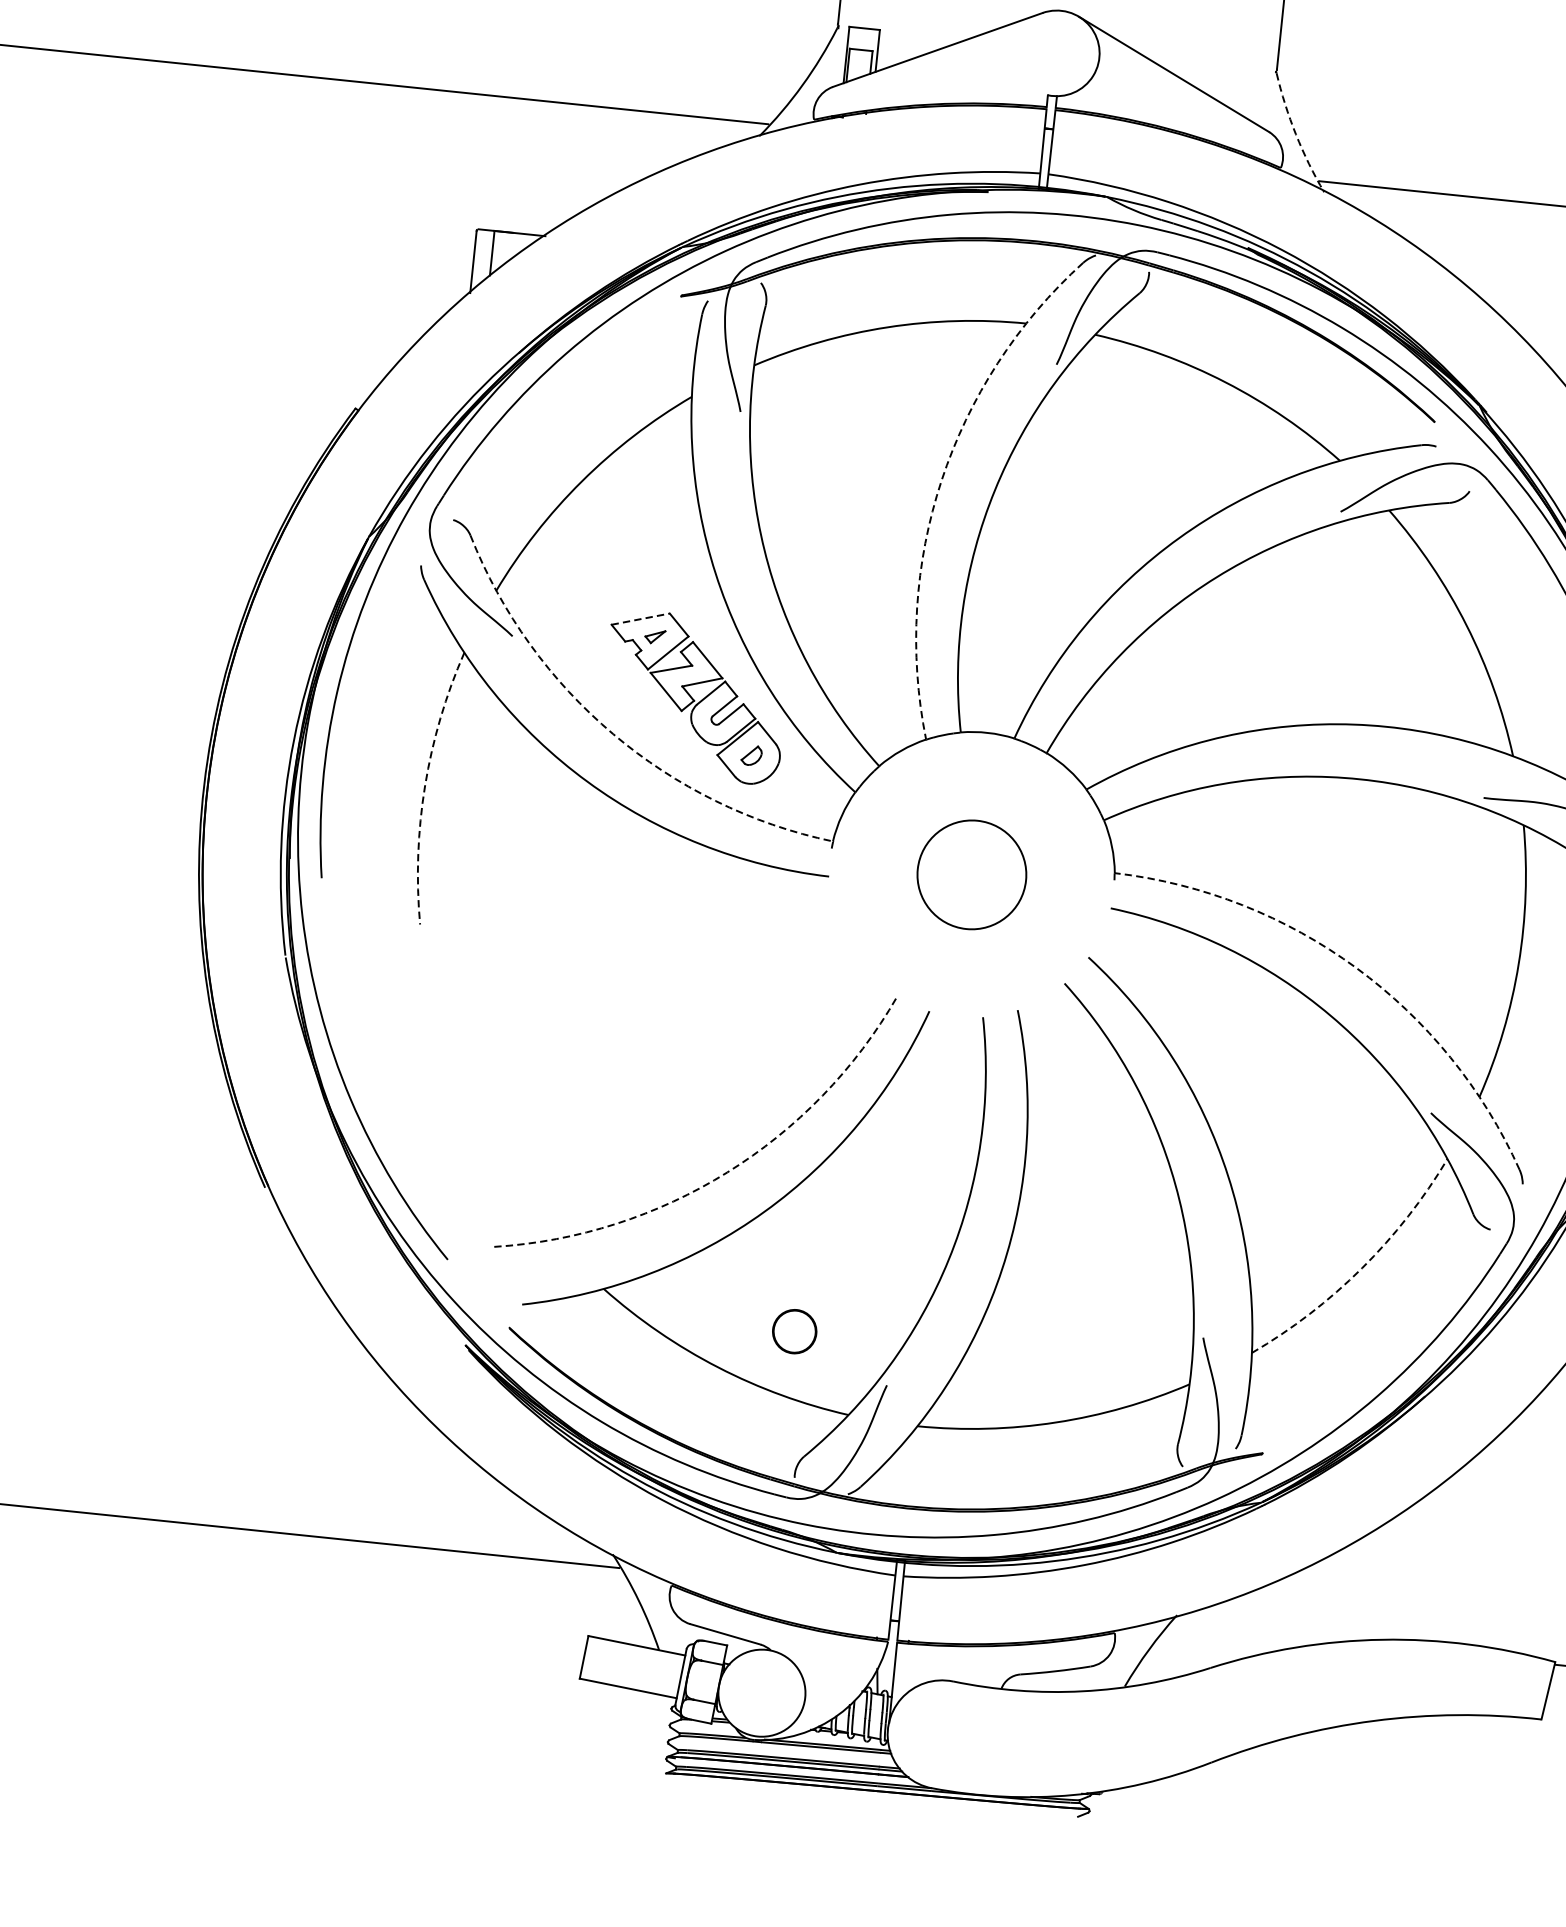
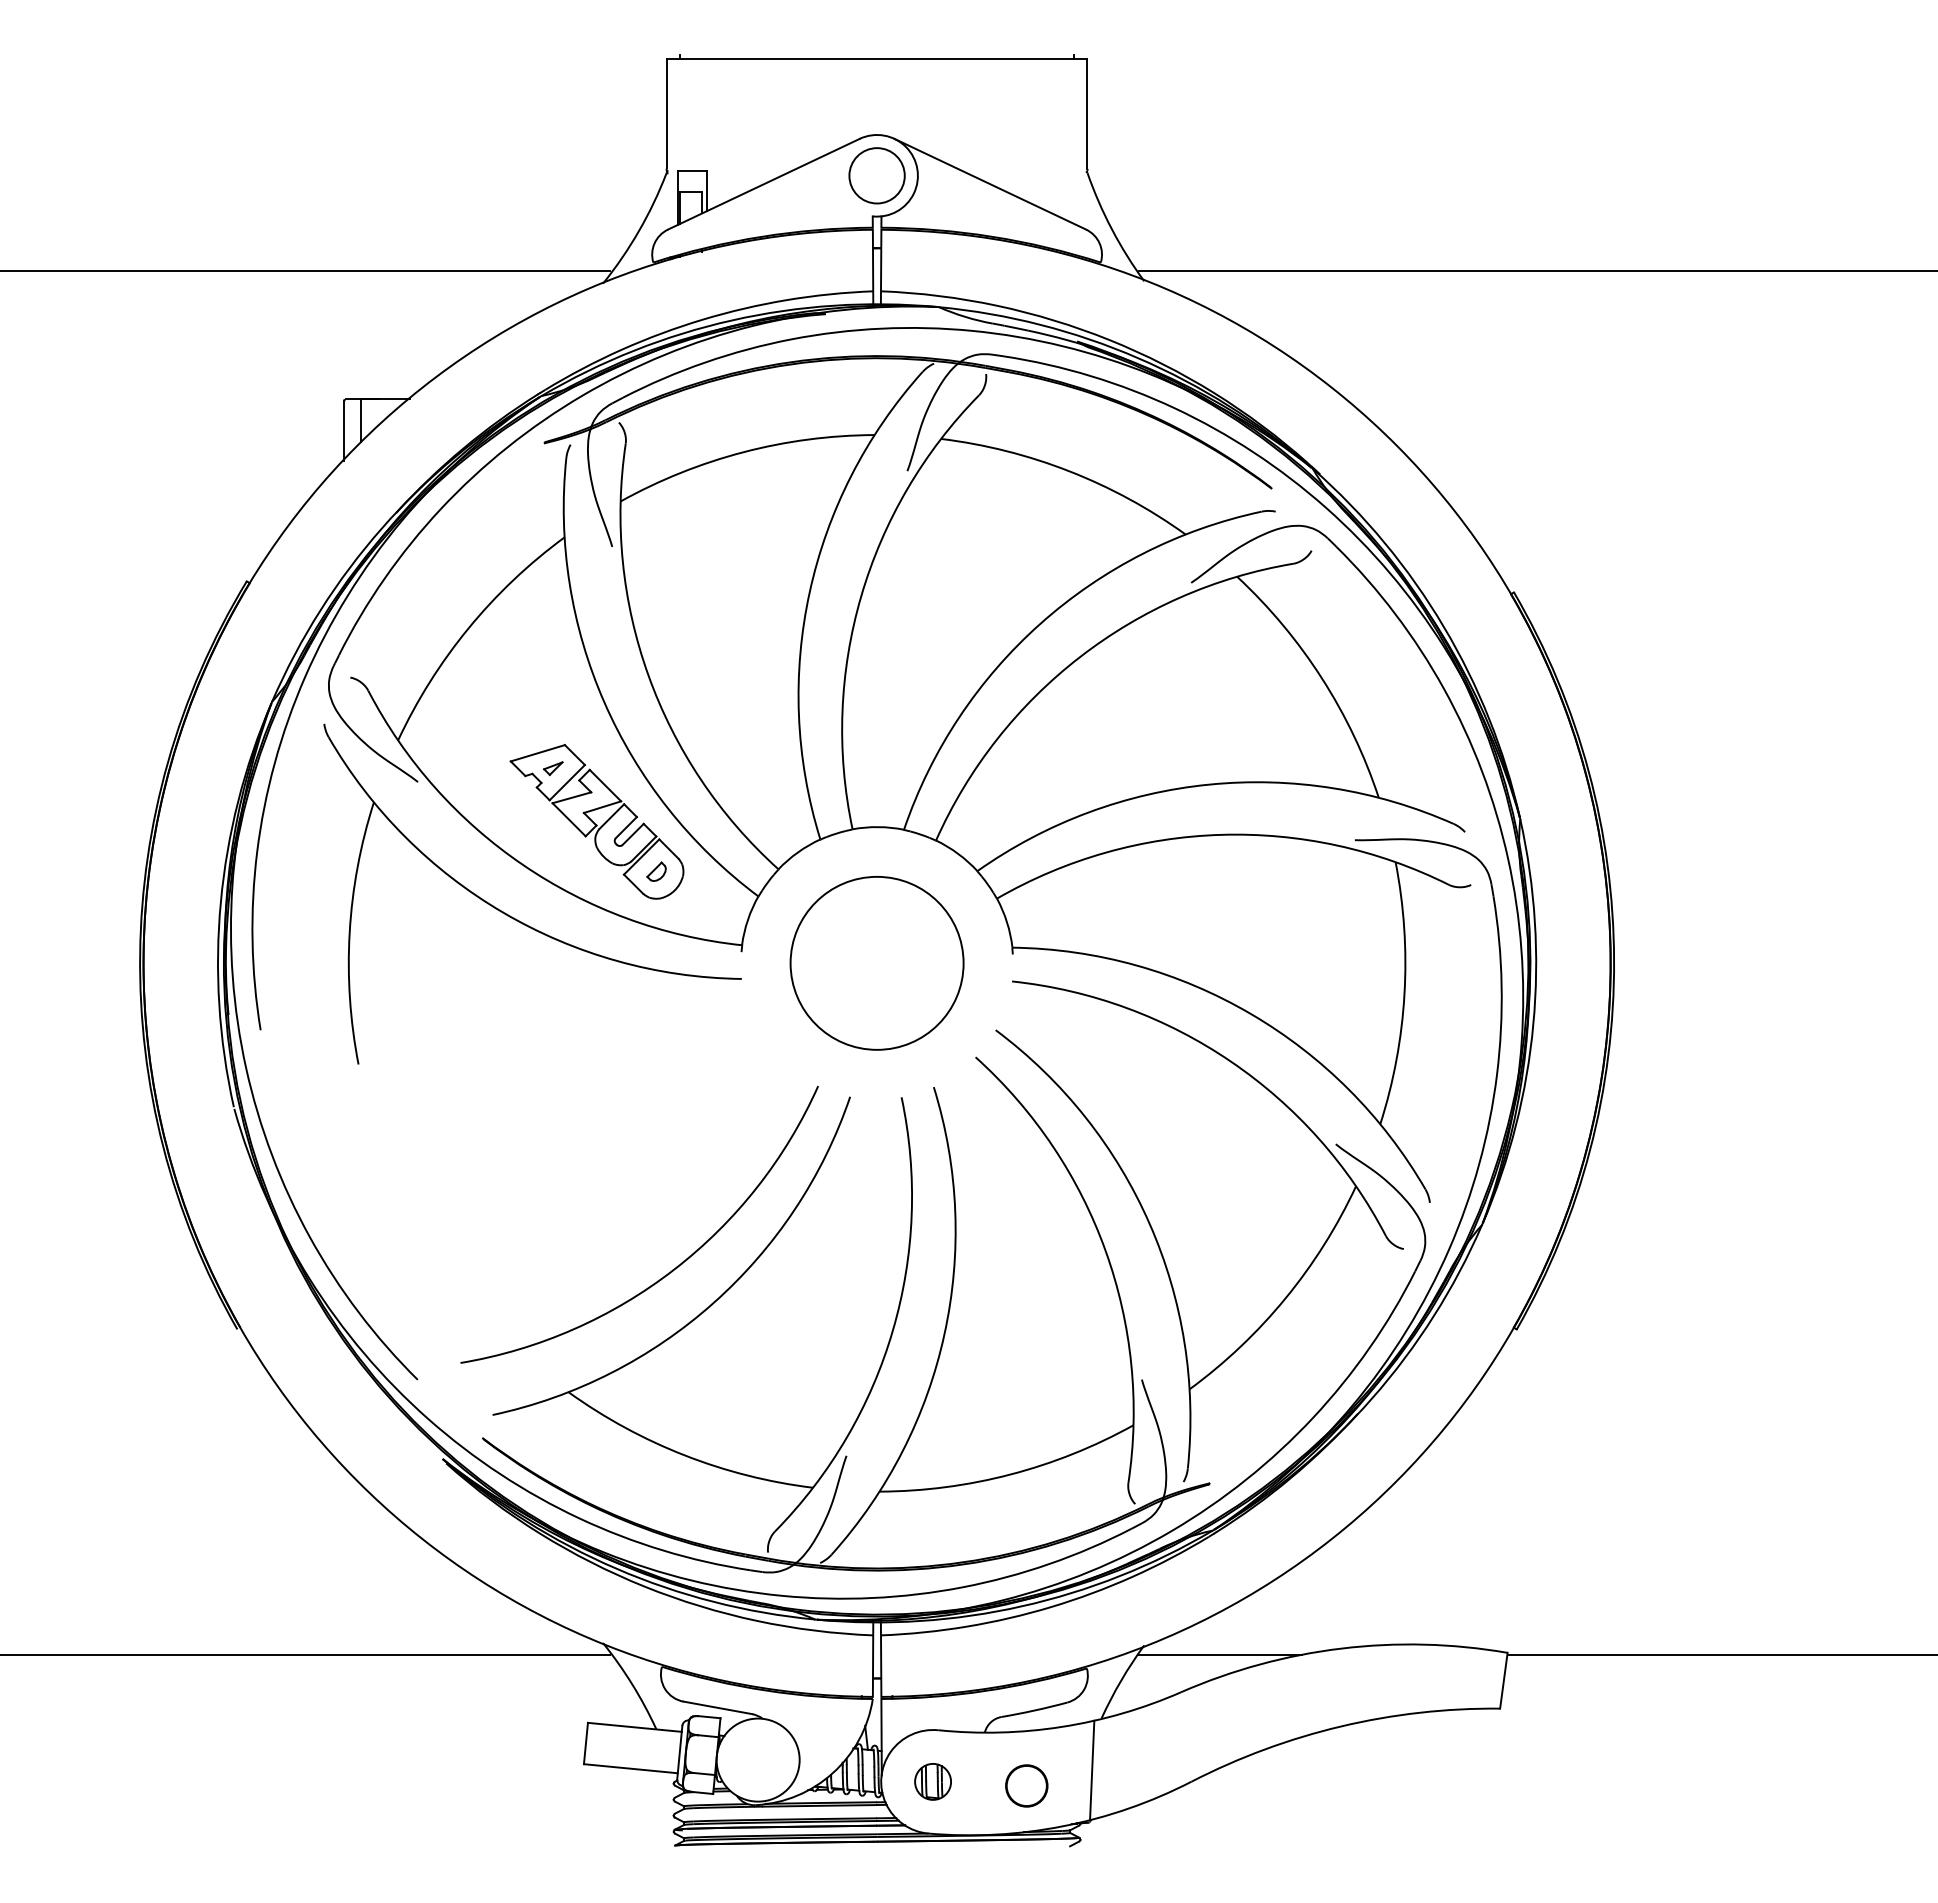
circle: (1056, 52) -> (876, 175), added
arc: (1295, 134) -> (1111, 229), dashed -> solid
arc: (941, 480) -> (809, 592), dashed -> solid
line: (641, 619) -> (538, 753), dashed -> solid
arc: (613, 734) -> (523, 865), dashed -> solid
arc: (424, 785) -> (349, 932), dashed -> solid
circle: (971, 873) -> (876, 962), size x1.67
arc: (1356, 967) -> (1250, 1013), dashed -> solid
arc: (727, 1172) -> (674, 1269), dashed -> solid
arc: (1361, 1268) -> (1285, 1298), dashed -> solid
circle: (794, 1331) -> (1026, 1785), moved
line: (1254, 1633) -> (1219, 1655), added
part: (941, 1734) -> (932, 1781), added
line: (1109, 1740) -> (1092, 1770), added

